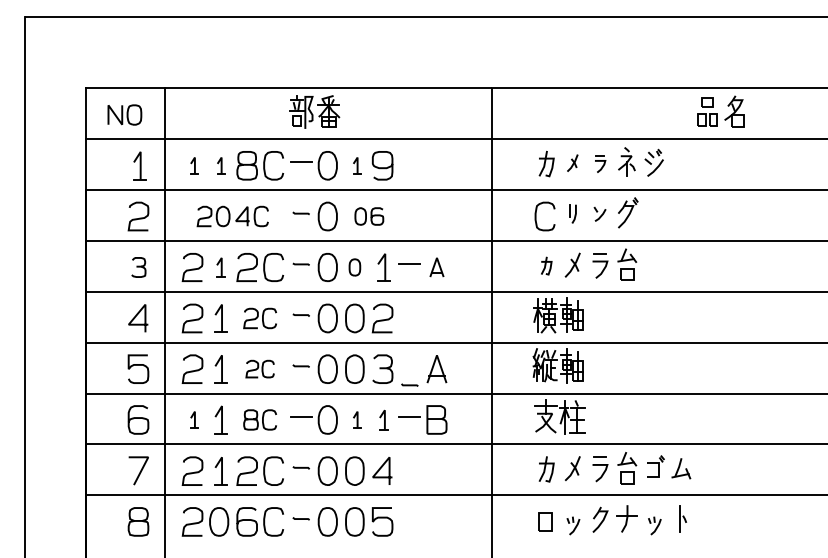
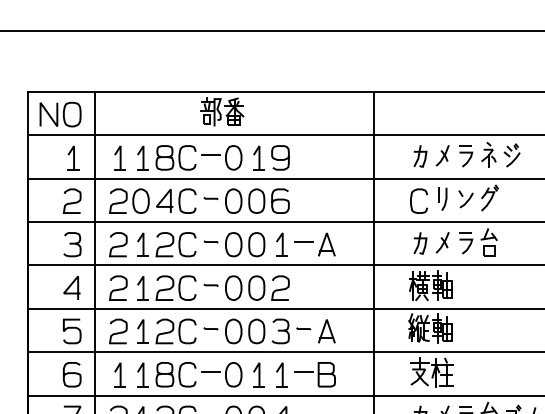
part: (124, 114) -> (60, 114), size x1.43
part: (572, 162) -> (442, 155), size x1.43
part: (600, 163) -> (466, 155), size x1.43
part: (194, 165) -> (119, 157), size x1.67
part: (220, 165) -> (142, 157), size x1.67
part: (356, 165) -> (258, 157), size x1.67
part: (572, 213) -> (442, 198), size x1.43
part: (599, 214) -> (465, 199), size x1.43
part: (232, 216) -> (152, 201), size x1.43
part: (369, 216) -> (269, 201), size x1.67
part: (546, 265) -> (420, 242), size x1.43
part: (138, 267) -> (72, 244), size x1.43
part: (220, 267) -> (142, 244), size x1.43
part: (354, 267) -> (256, 244), size x1.67
part: (436, 267) -> (326, 244), size x1.43
part: (259, 318) -> (175, 288), size x1.43
part: (259, 368) -> (175, 330), size x1.67
line: (409, 384) -> (303, 328), moved
part: (194, 419) -> (119, 374), size x1.67
part: (259, 419) -> (175, 374), size x1.43
part: (356, 419) -> (258, 374), size x1.67
part: (383, 419) -> (281, 374), size x1.43

